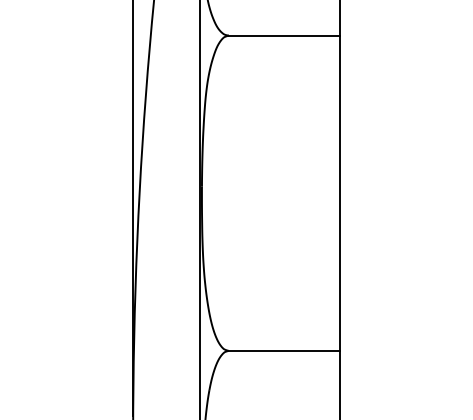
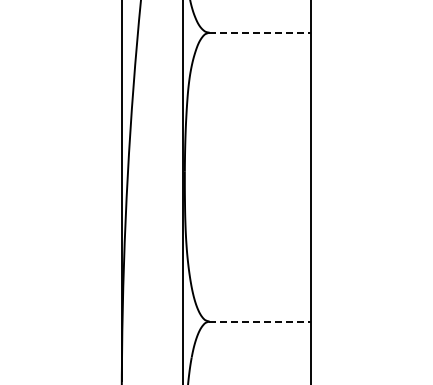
line: (284, 35) -> (260, 32), solid -> dashed
line: (284, 350) -> (260, 321), solid -> dashed

